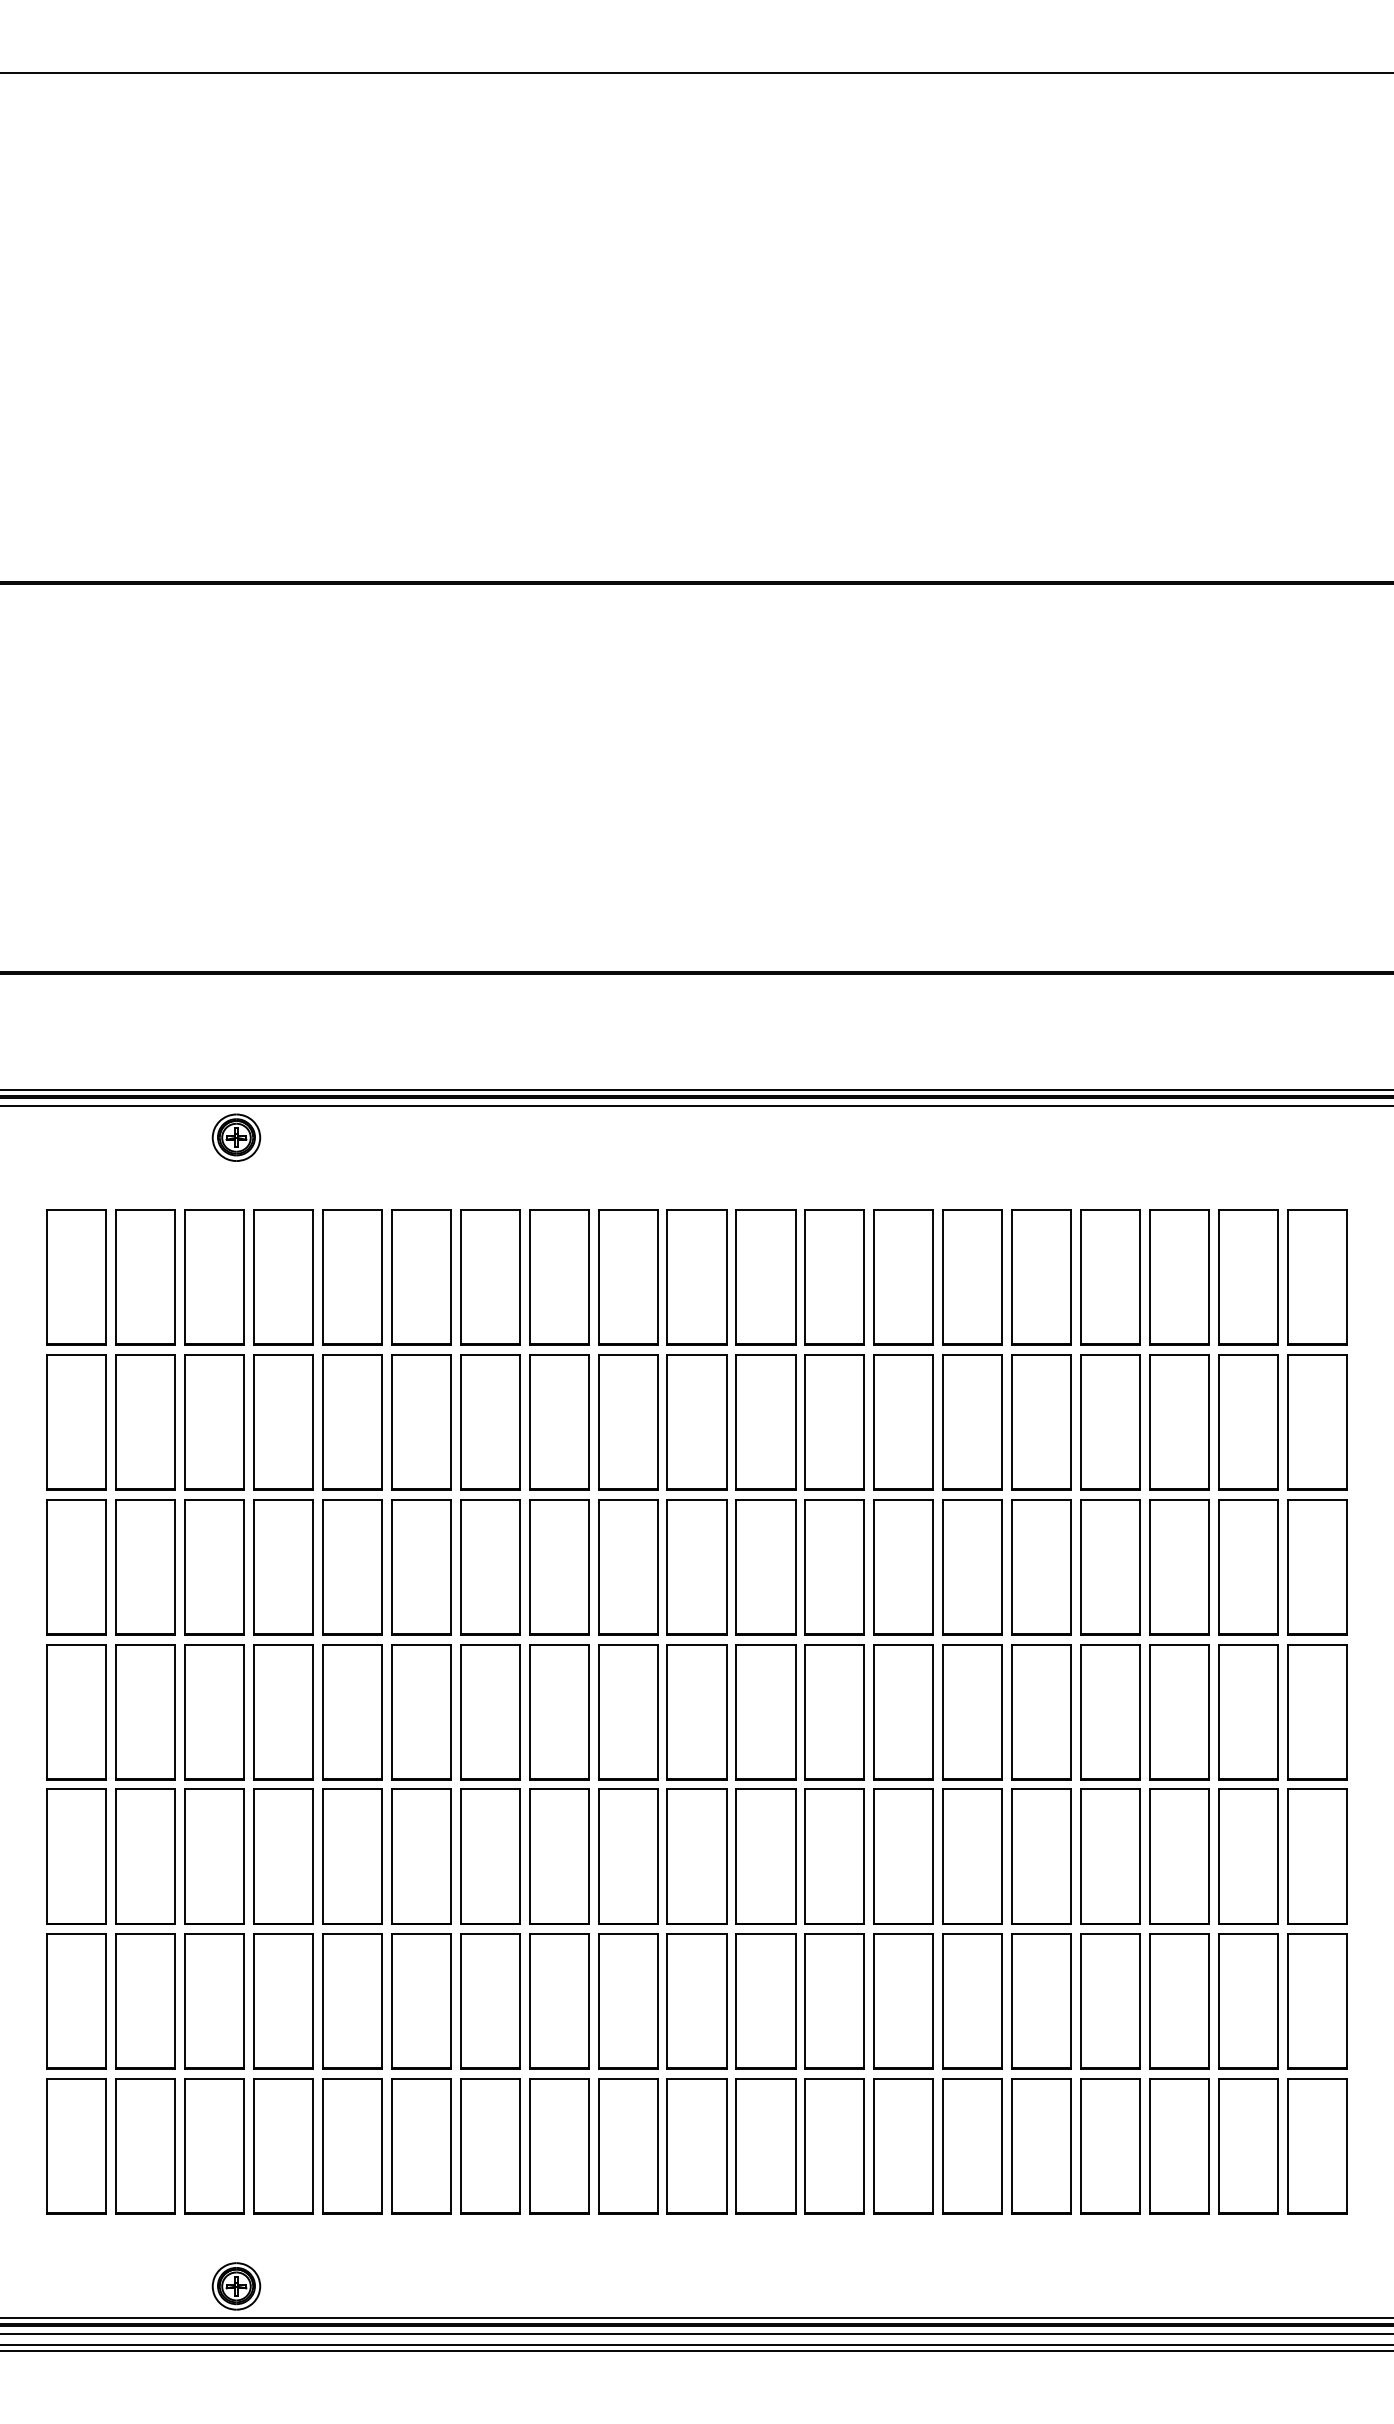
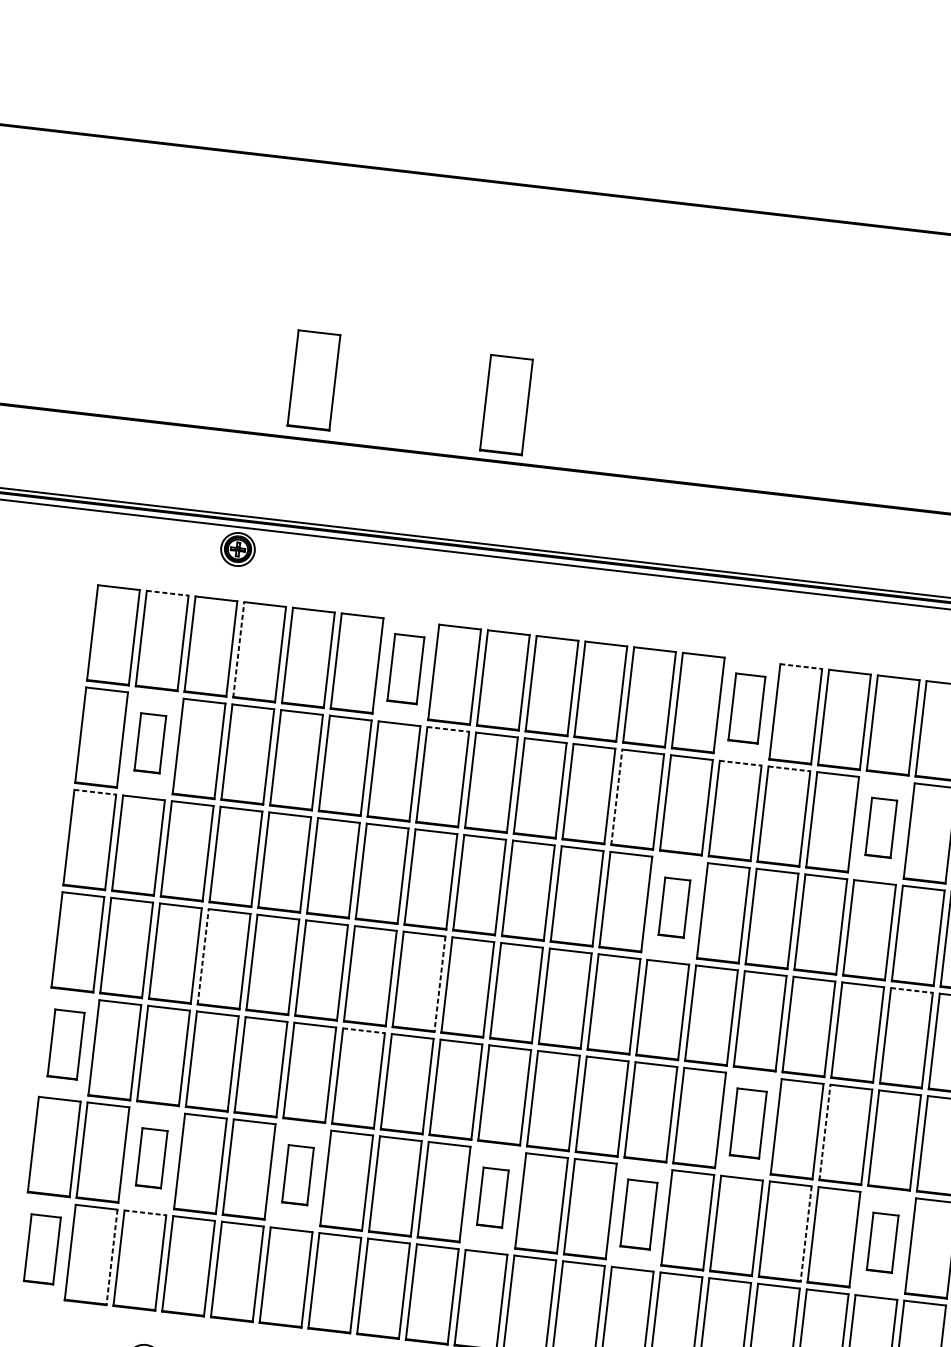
part: (315, 889) -> (314, 380), added
part: (587, 892) -> (506, 404), added
line: (145, 1210) -> (167, 593), solid -> dashed
line: (1041, 1210) -> (801, 666), solid -> dashed
line: (253, 1277) -> (238, 649), solid -> dashed
part: (490, 1277) -> (406, 669), size x0.7
part: (972, 1277) -> (746, 708), size x0.7
line: (559, 1354) -> (448, 729), solid -> dashed
line: (972, 1354) -> (740, 762), solid -> dashed
line: (1041, 1354) -> (789, 768), solid -> dashed
part: (145, 1422) -> (150, 743), size x0.6
line: (805, 1422) -> (616, 797), solid -> dashed
part: (1179, 1422) -> (881, 827), size x0.6
line: (76, 1499) -> (95, 792), solid -> dashed
part: (903, 1567) -> (674, 907), size x0.6
line: (1248, 1644) -> (911, 990), solid -> dashed
line: (253, 1712) -> (203, 957), solid -> dashed
line: (588, 1712) -> (439, 984), solid -> dashed
line: (490, 1789) -> (364, 1030), solid -> dashed
part: (76, 1856) -> (66, 1044), size x0.7
part: (1041, 1856) -> (748, 1123), size x0.7
line: (1150, 1856) -> (825, 1132), solid -> dashed
part: (214, 2001) -> (151, 1158), size x0.6
part: (421, 2001) -> (298, 1175), size x0.6
part: (696, 2001) -> (492, 1197), size x0.6
part: (903, 2001) -> (638, 1214), size x0.7
line: (1140, 2001) -> (806, 1233), solid -> dashed
part: (1248, 2001) -> (882, 1242), size x0.6
line: (214, 2078) -> (145, 1212), solid -> dashed
part: (76, 2146) -> (42, 1249), size x0.7
line: (174, 2146) -> (111, 1257), solid -> dashed

